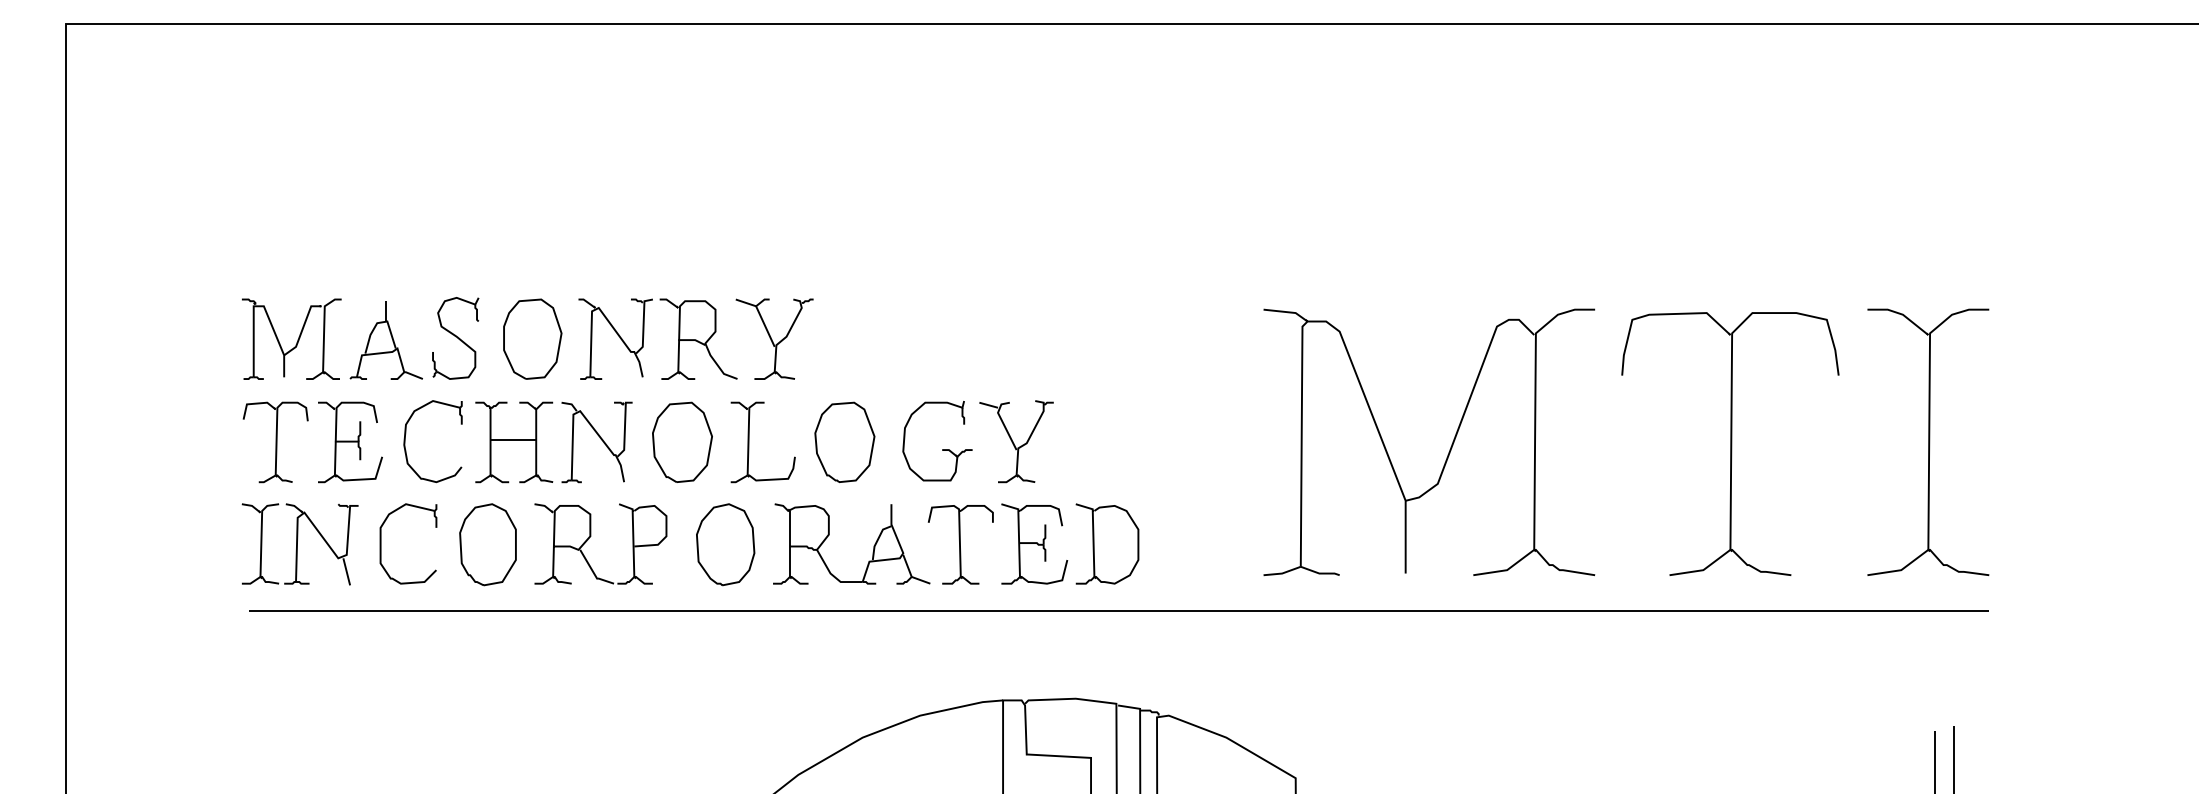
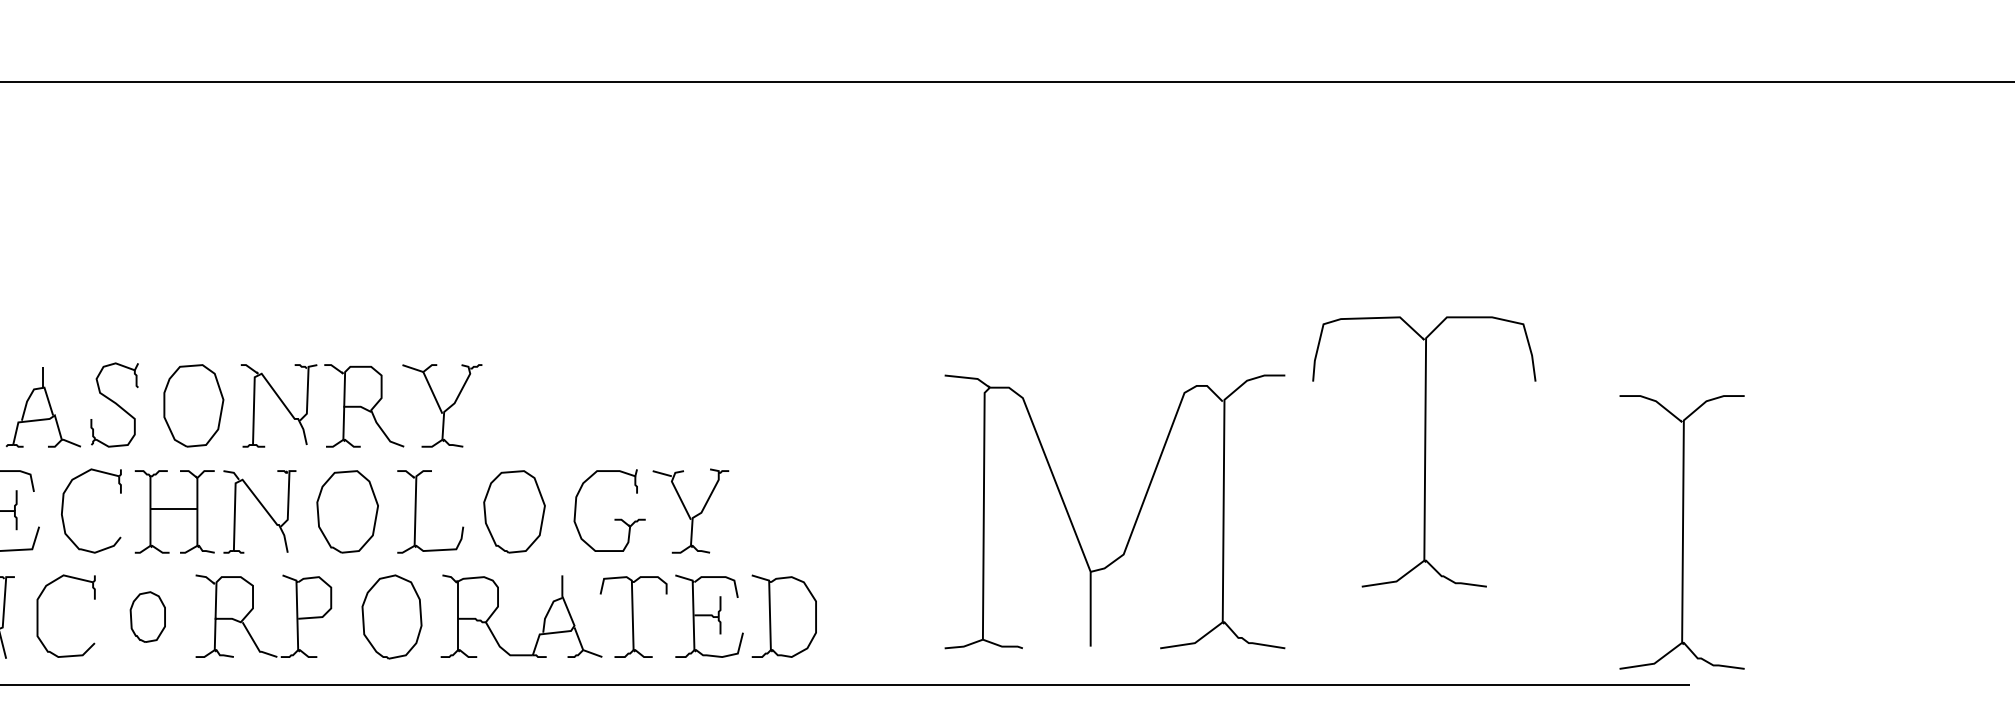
part: (1928, 441) -> (1682, 531), moved
part: (1730, 443) -> (1424, 451), moved
part: (487, 544) -> (147, 616), size x0.6

